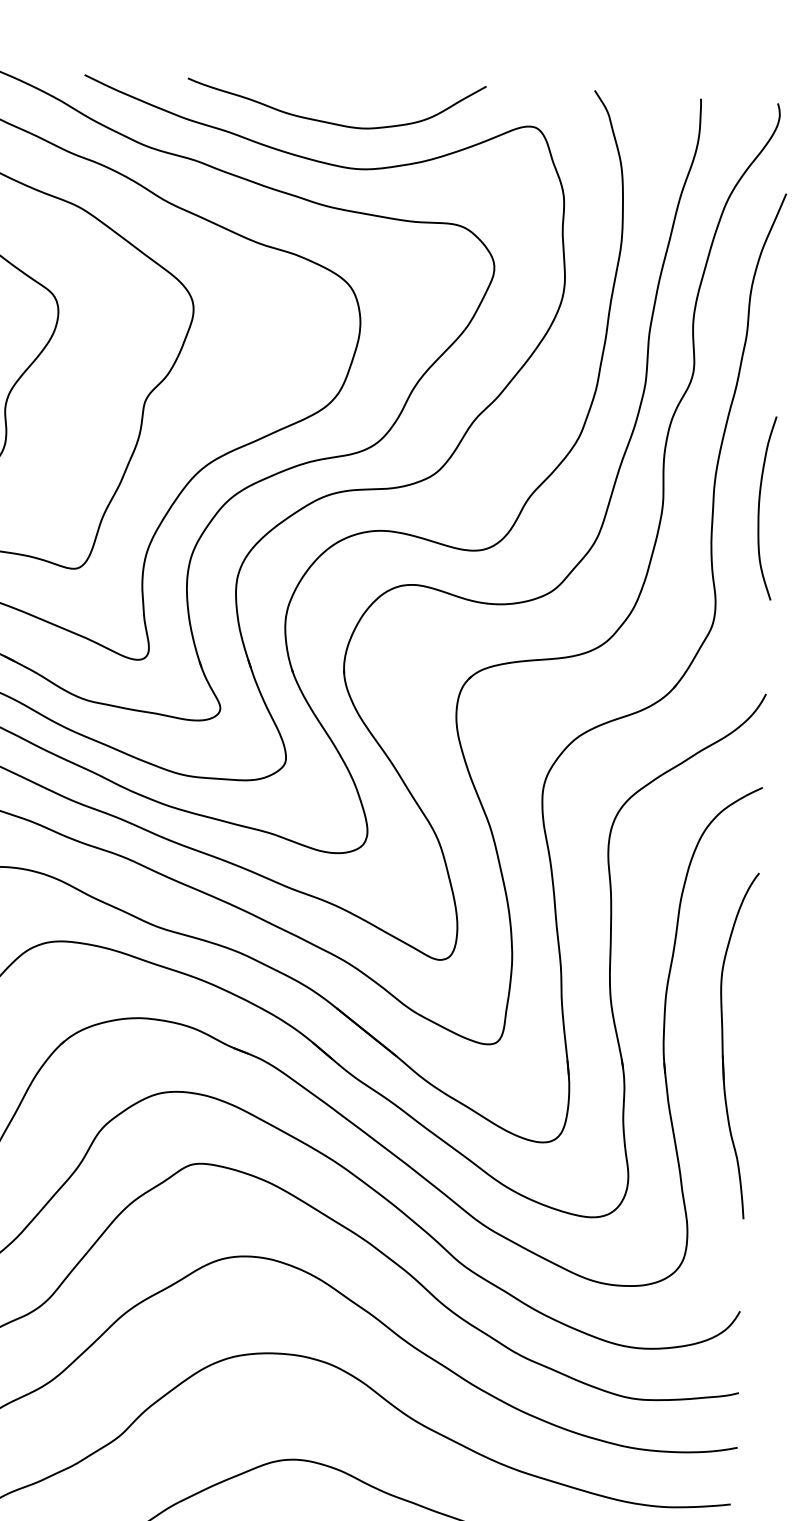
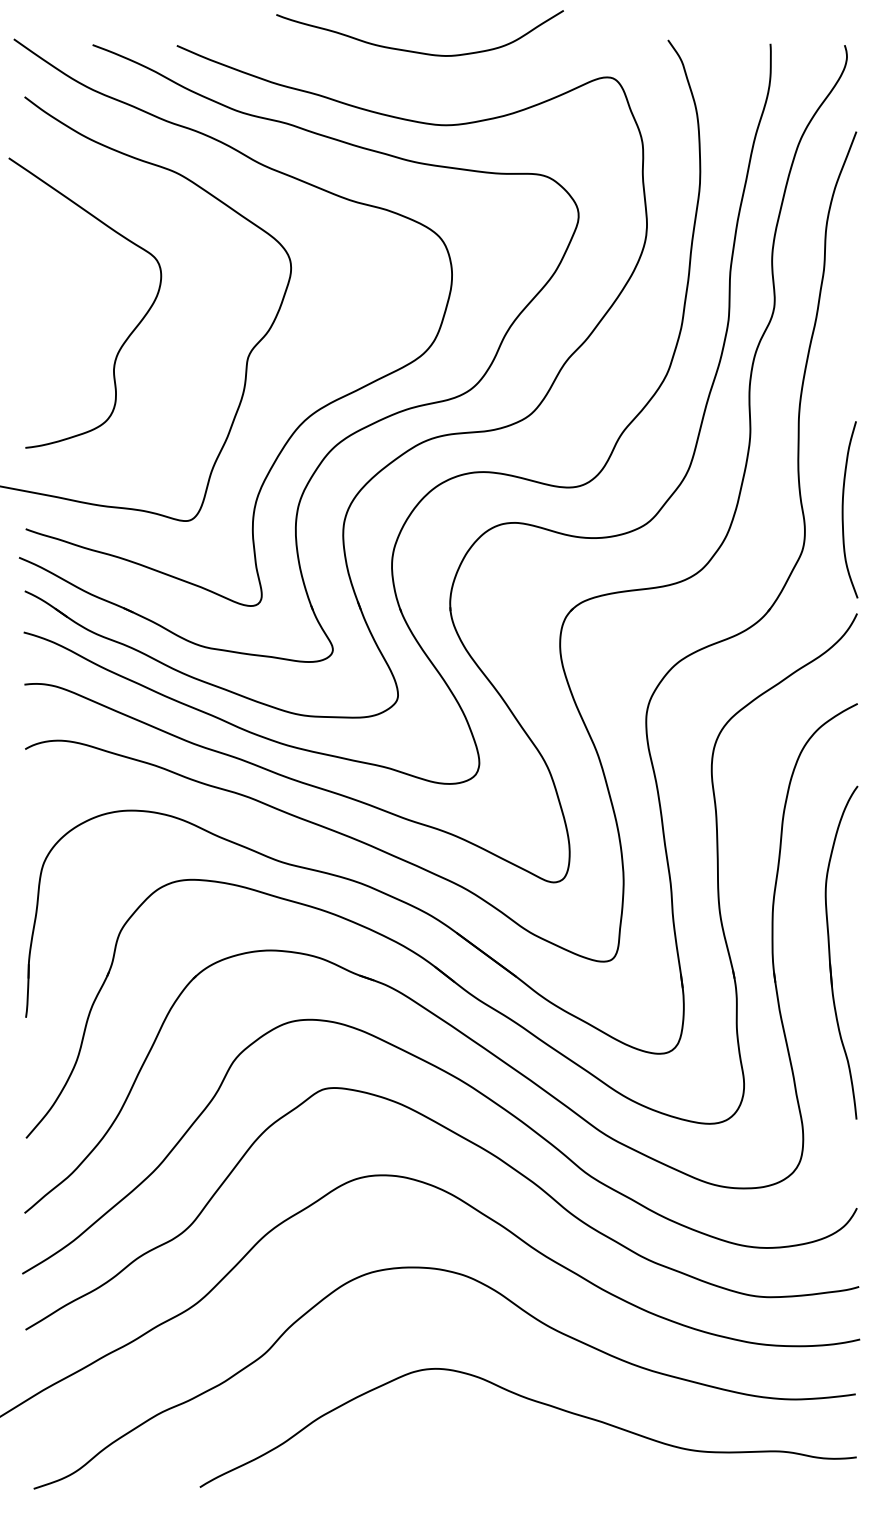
curve: (333, 122) -> (418, 51), moved
curve: (759, 507) -> (843, 509), moved

